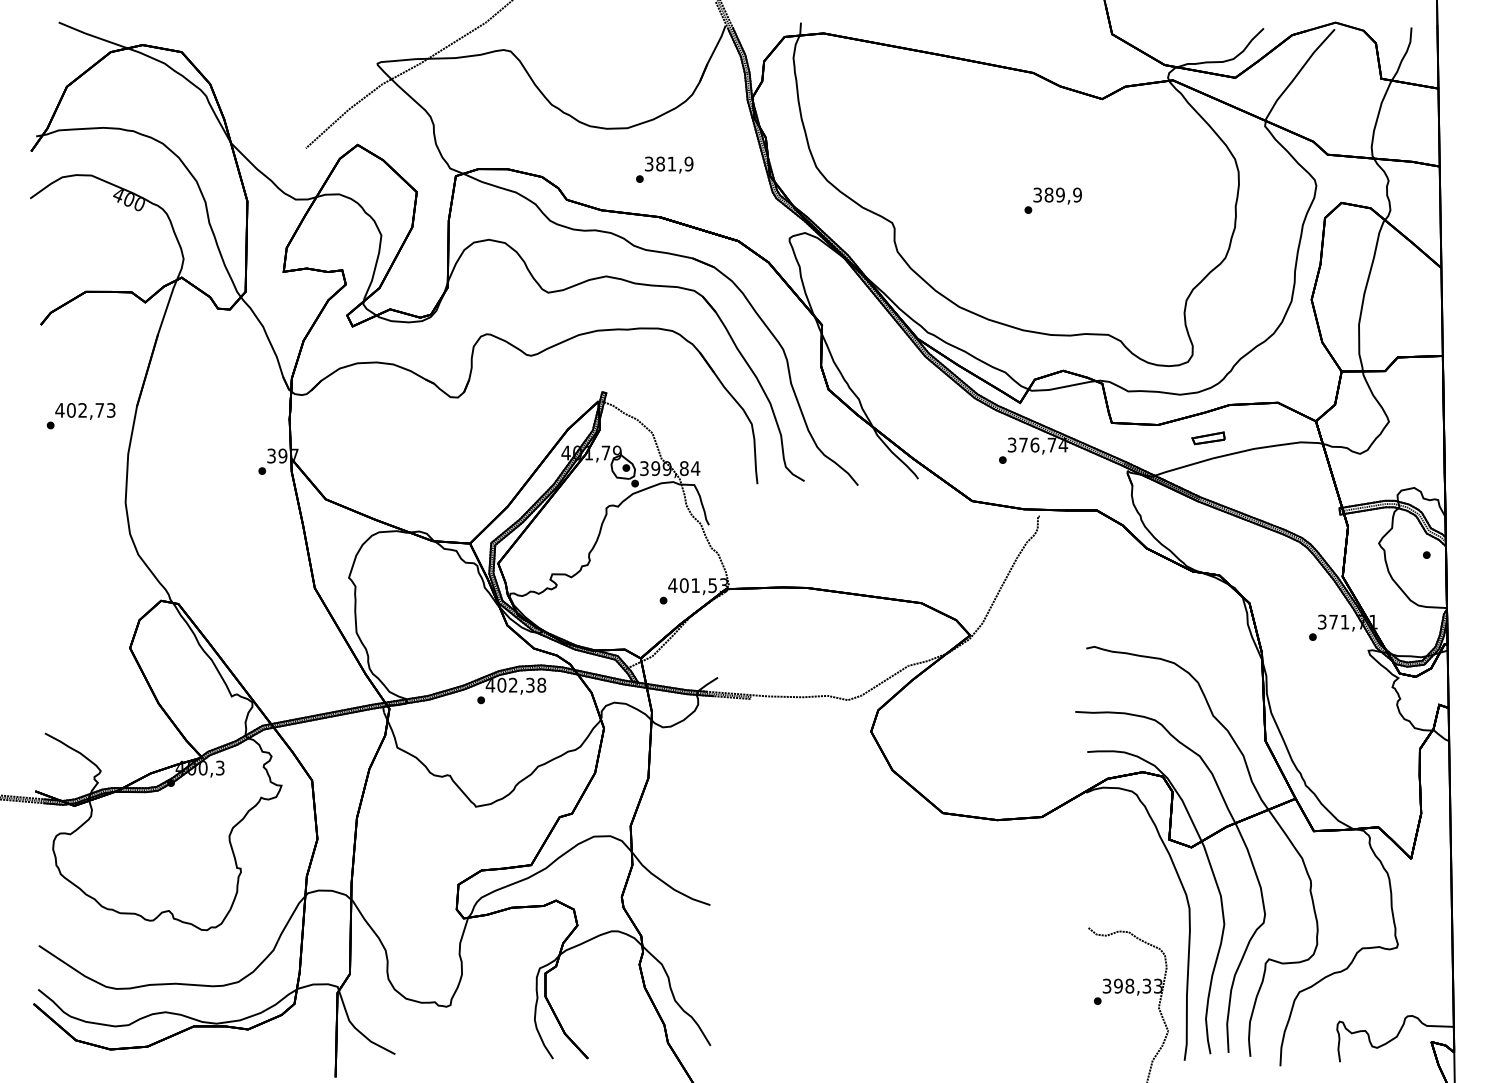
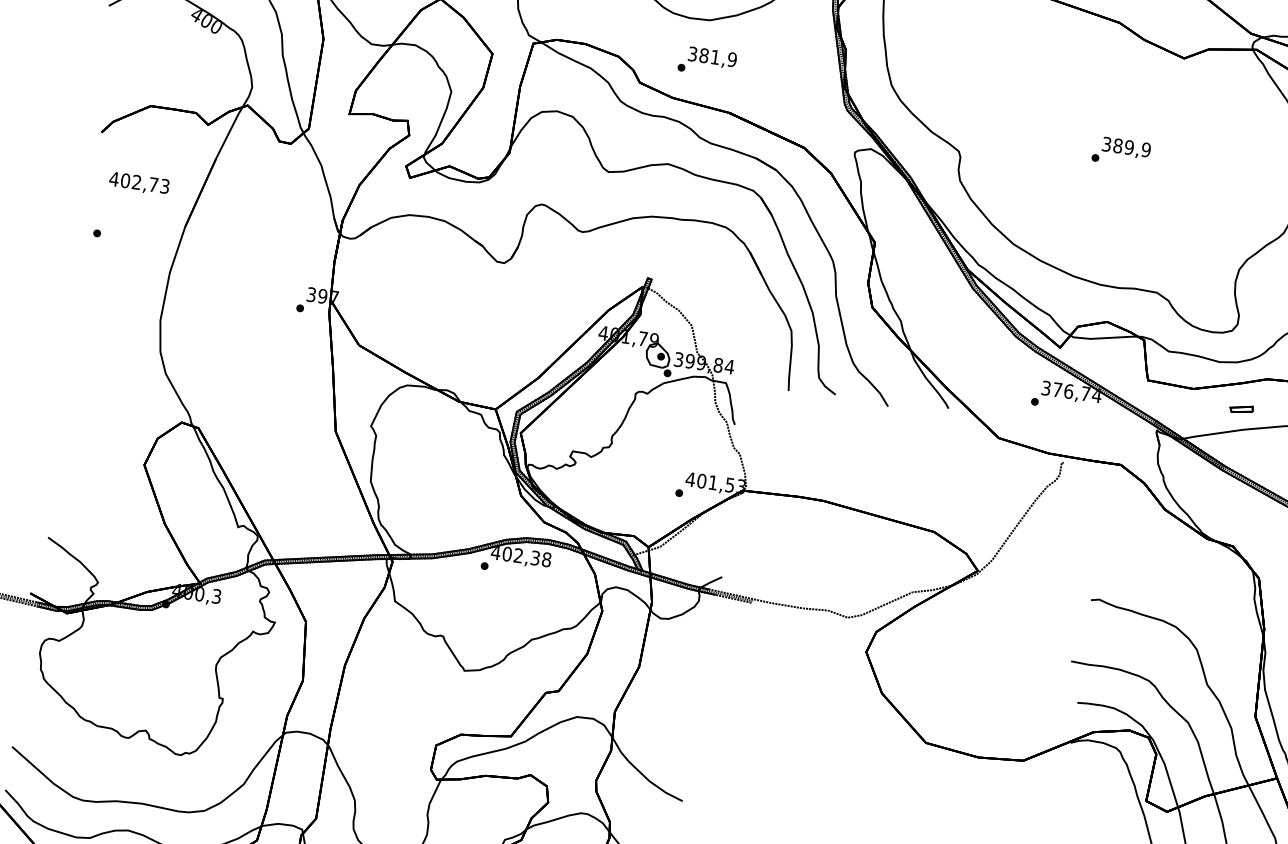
text: (664, 169) -> (707, 61), moved
text: (85, 411) -> (139, 183), moved
part: (1208, 438) -> (1241, 409), size x0.7

